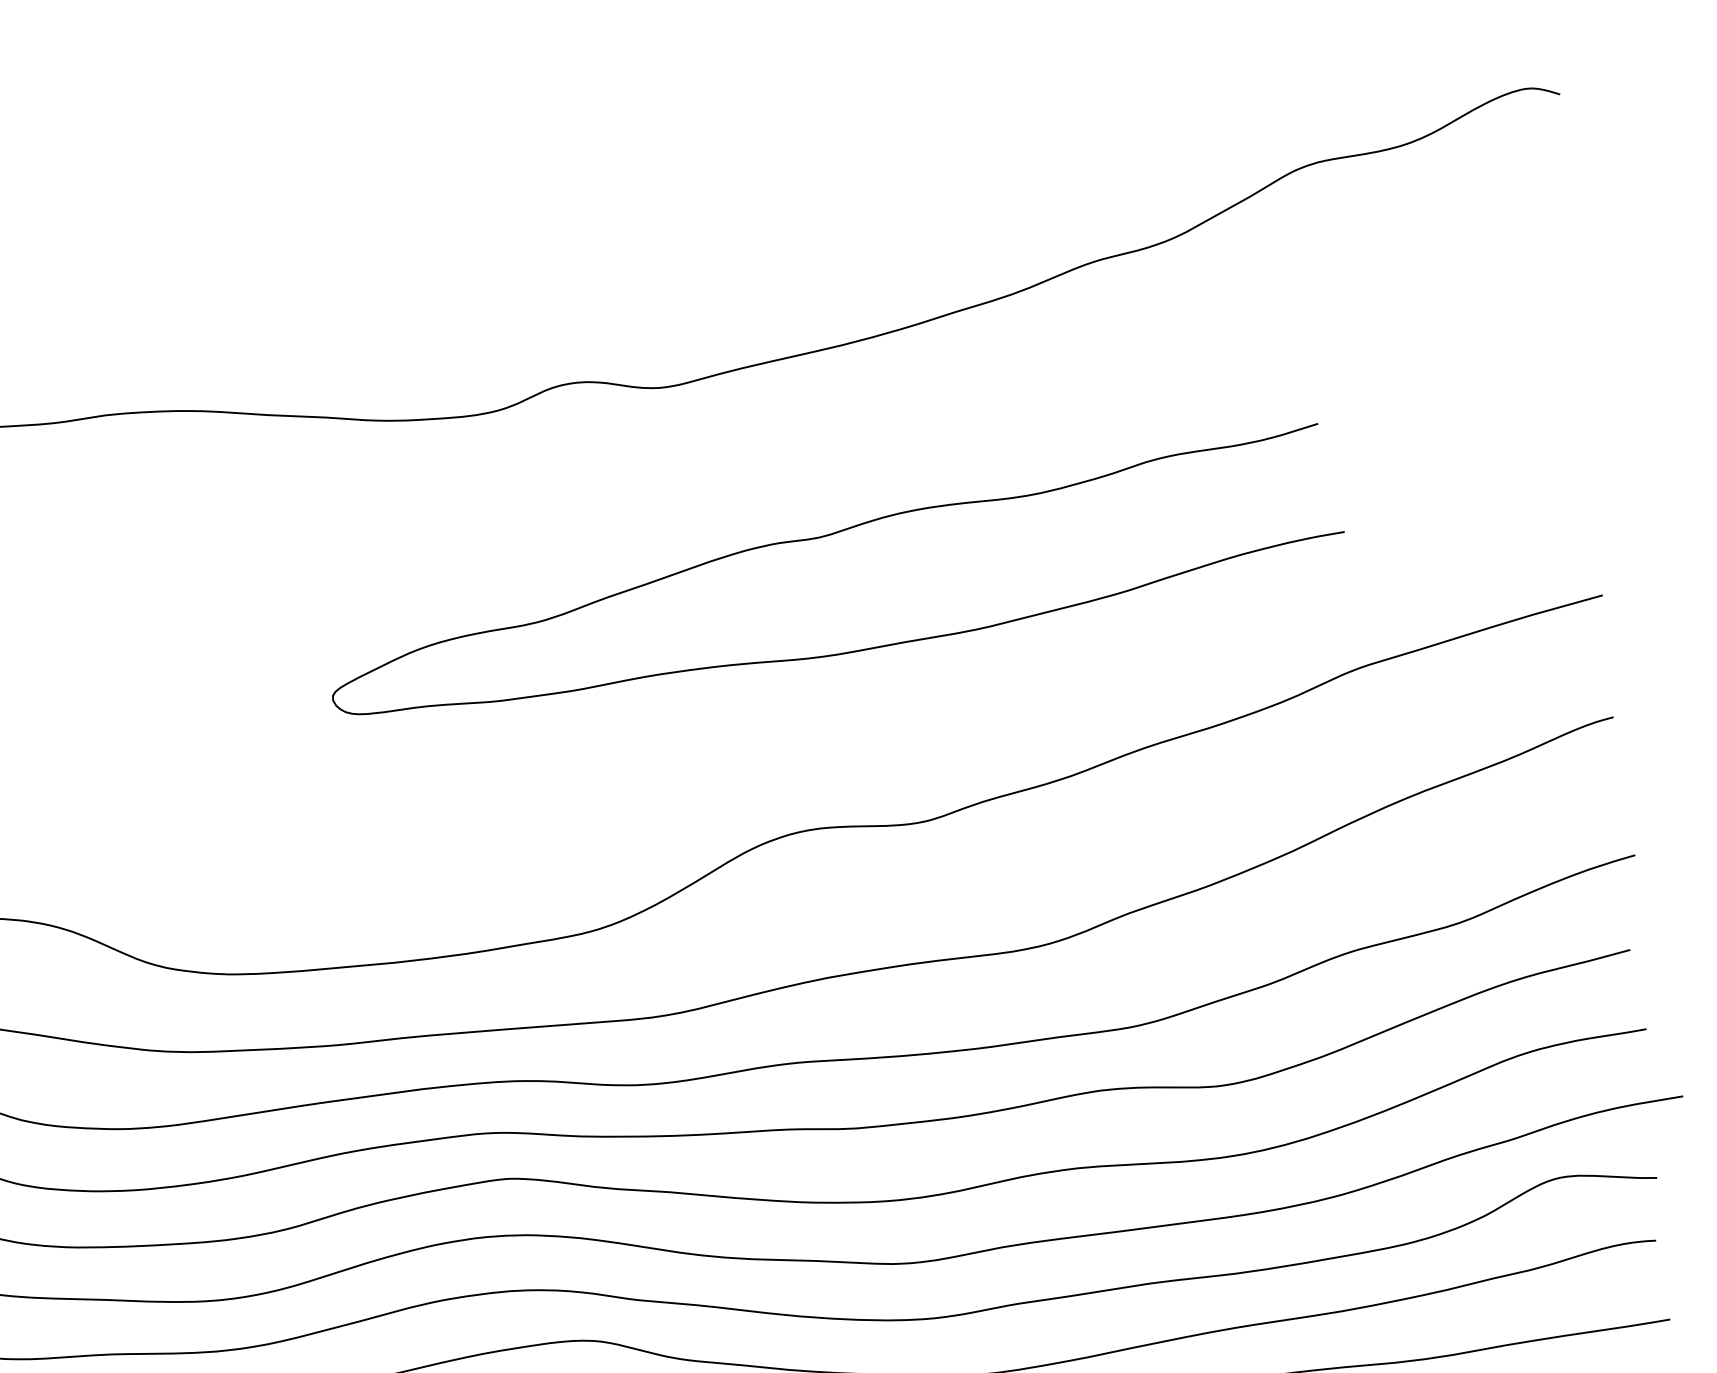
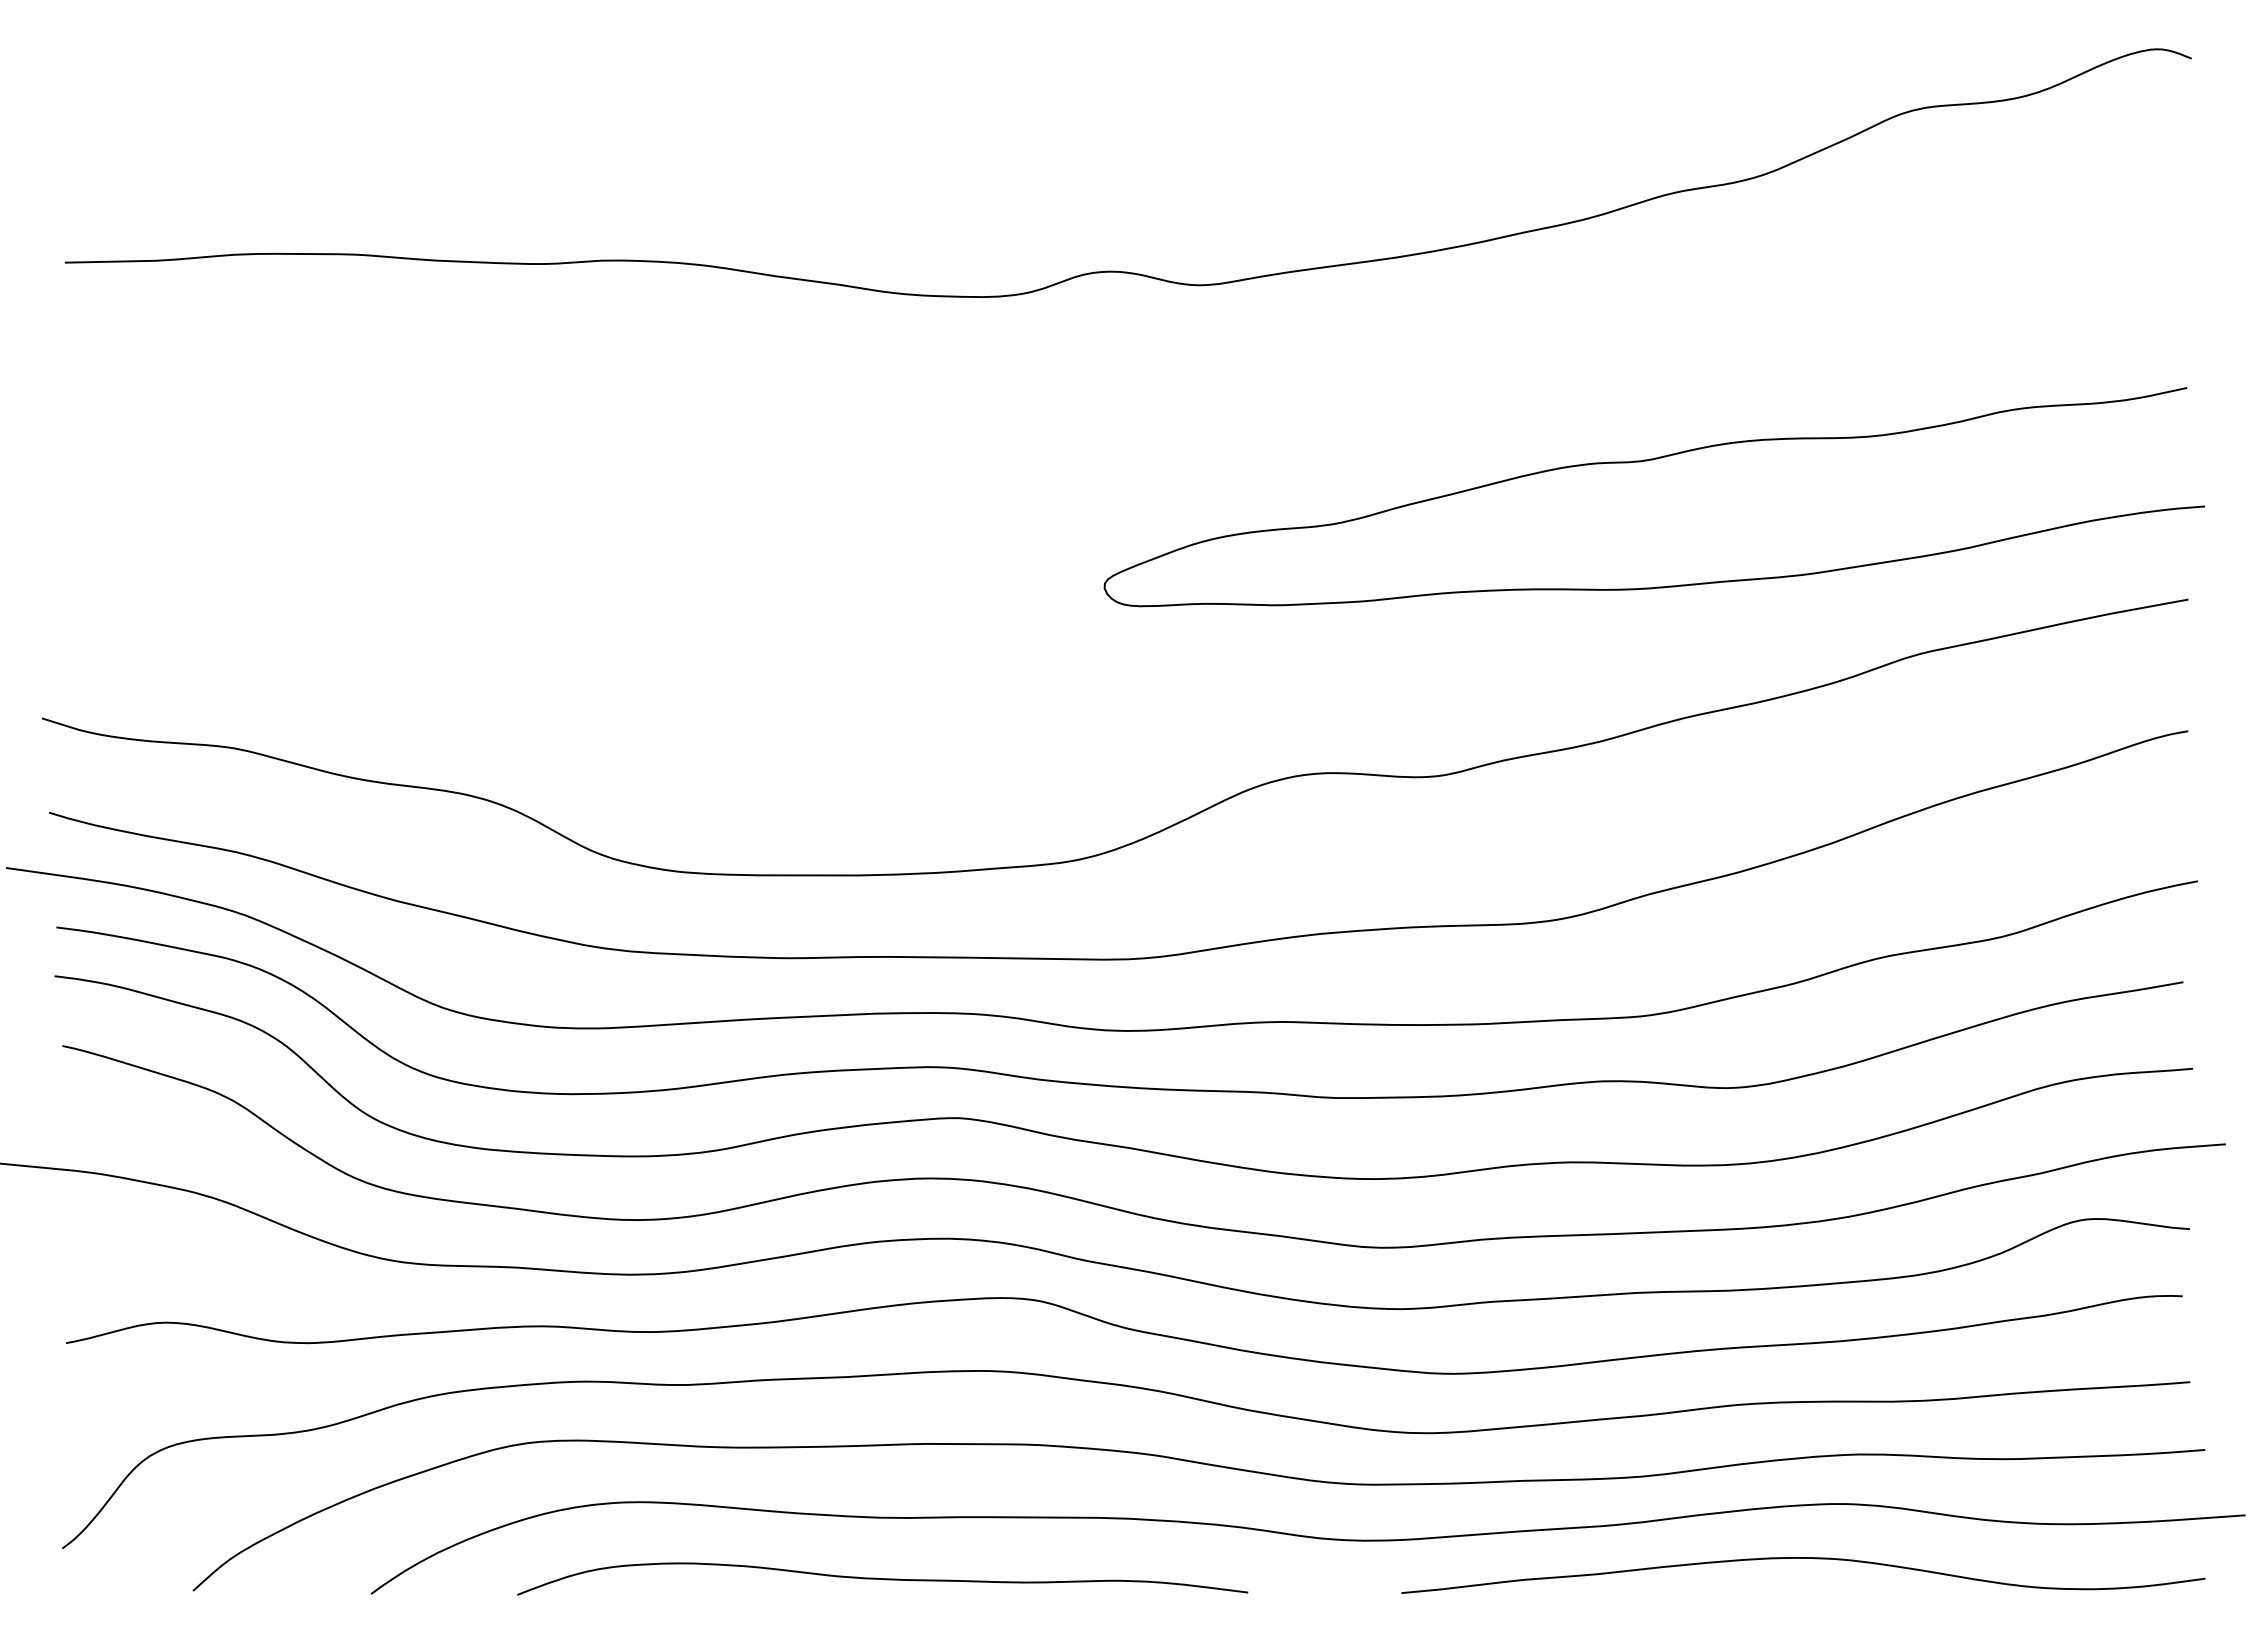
curve: (824, 537) -> (1647, 461), moved

